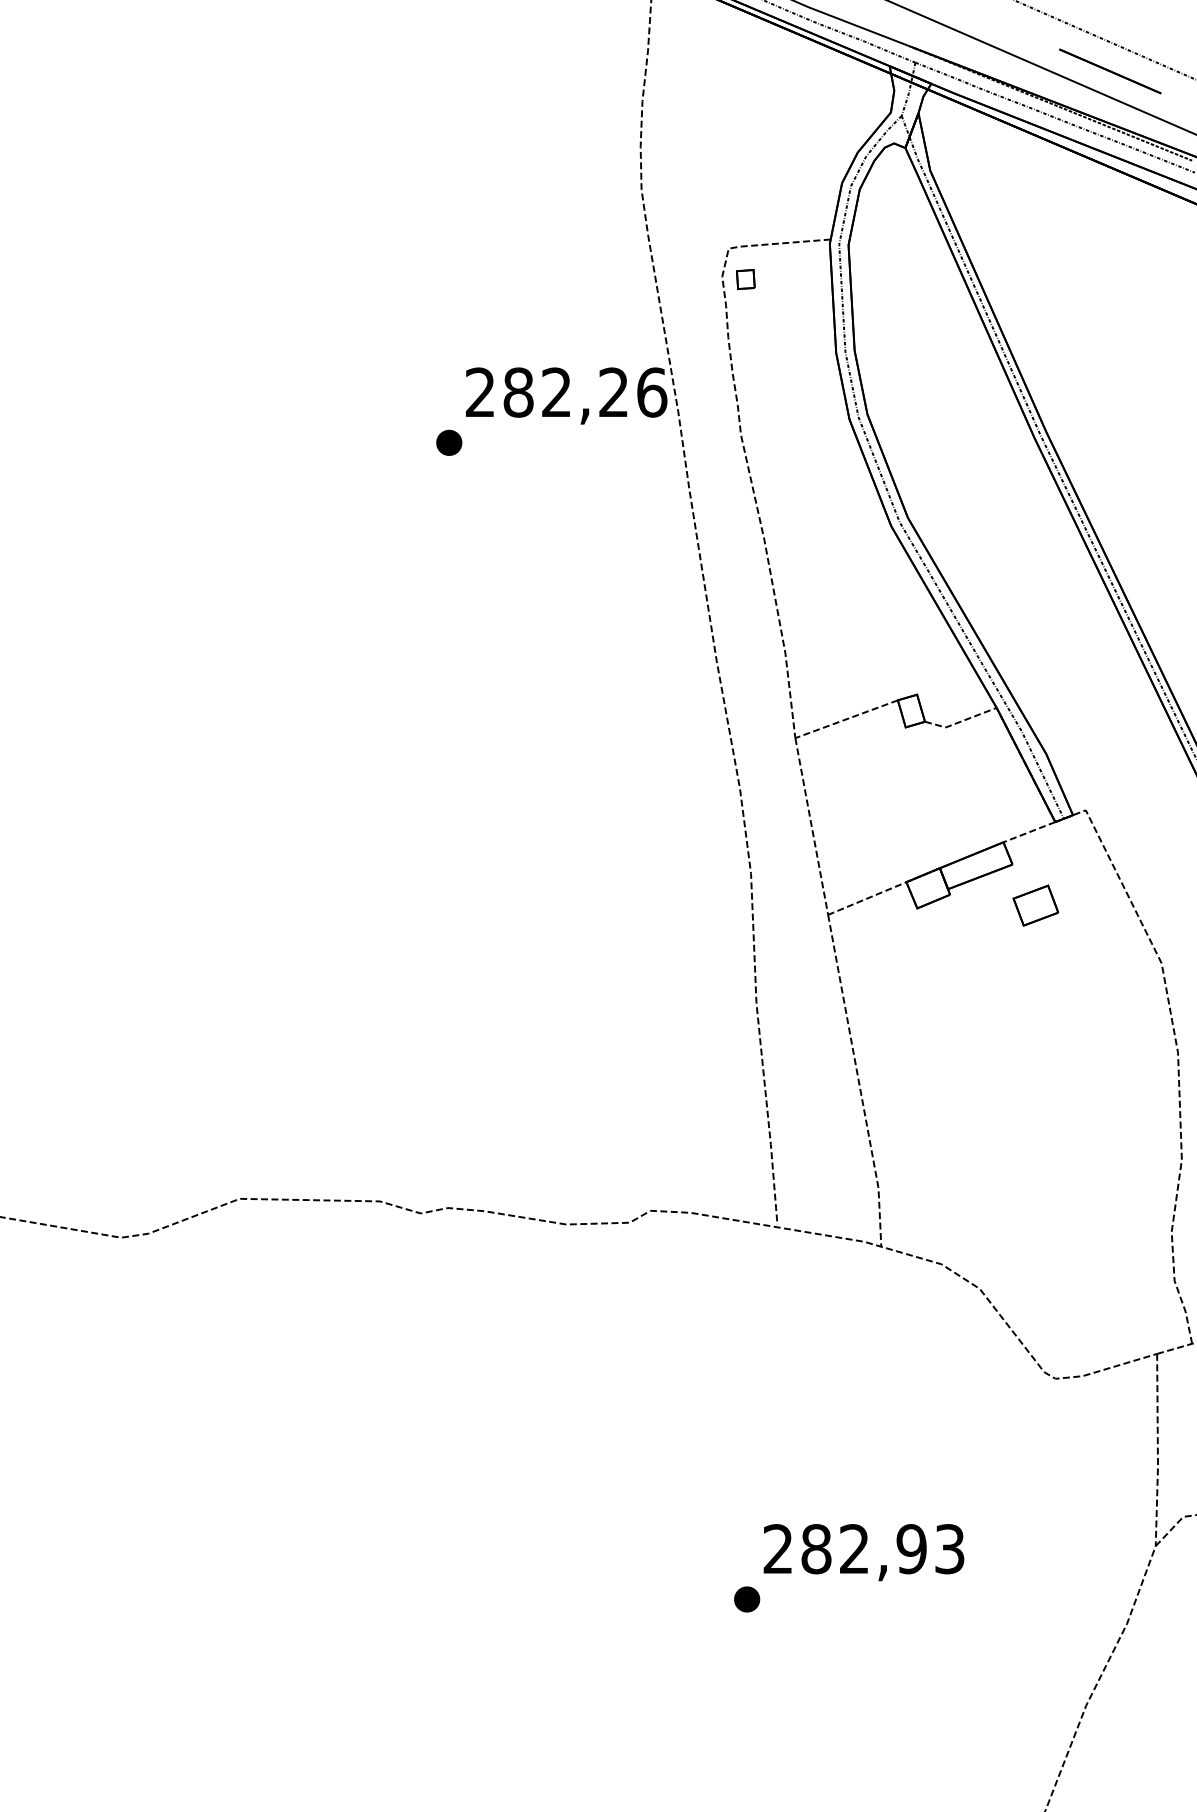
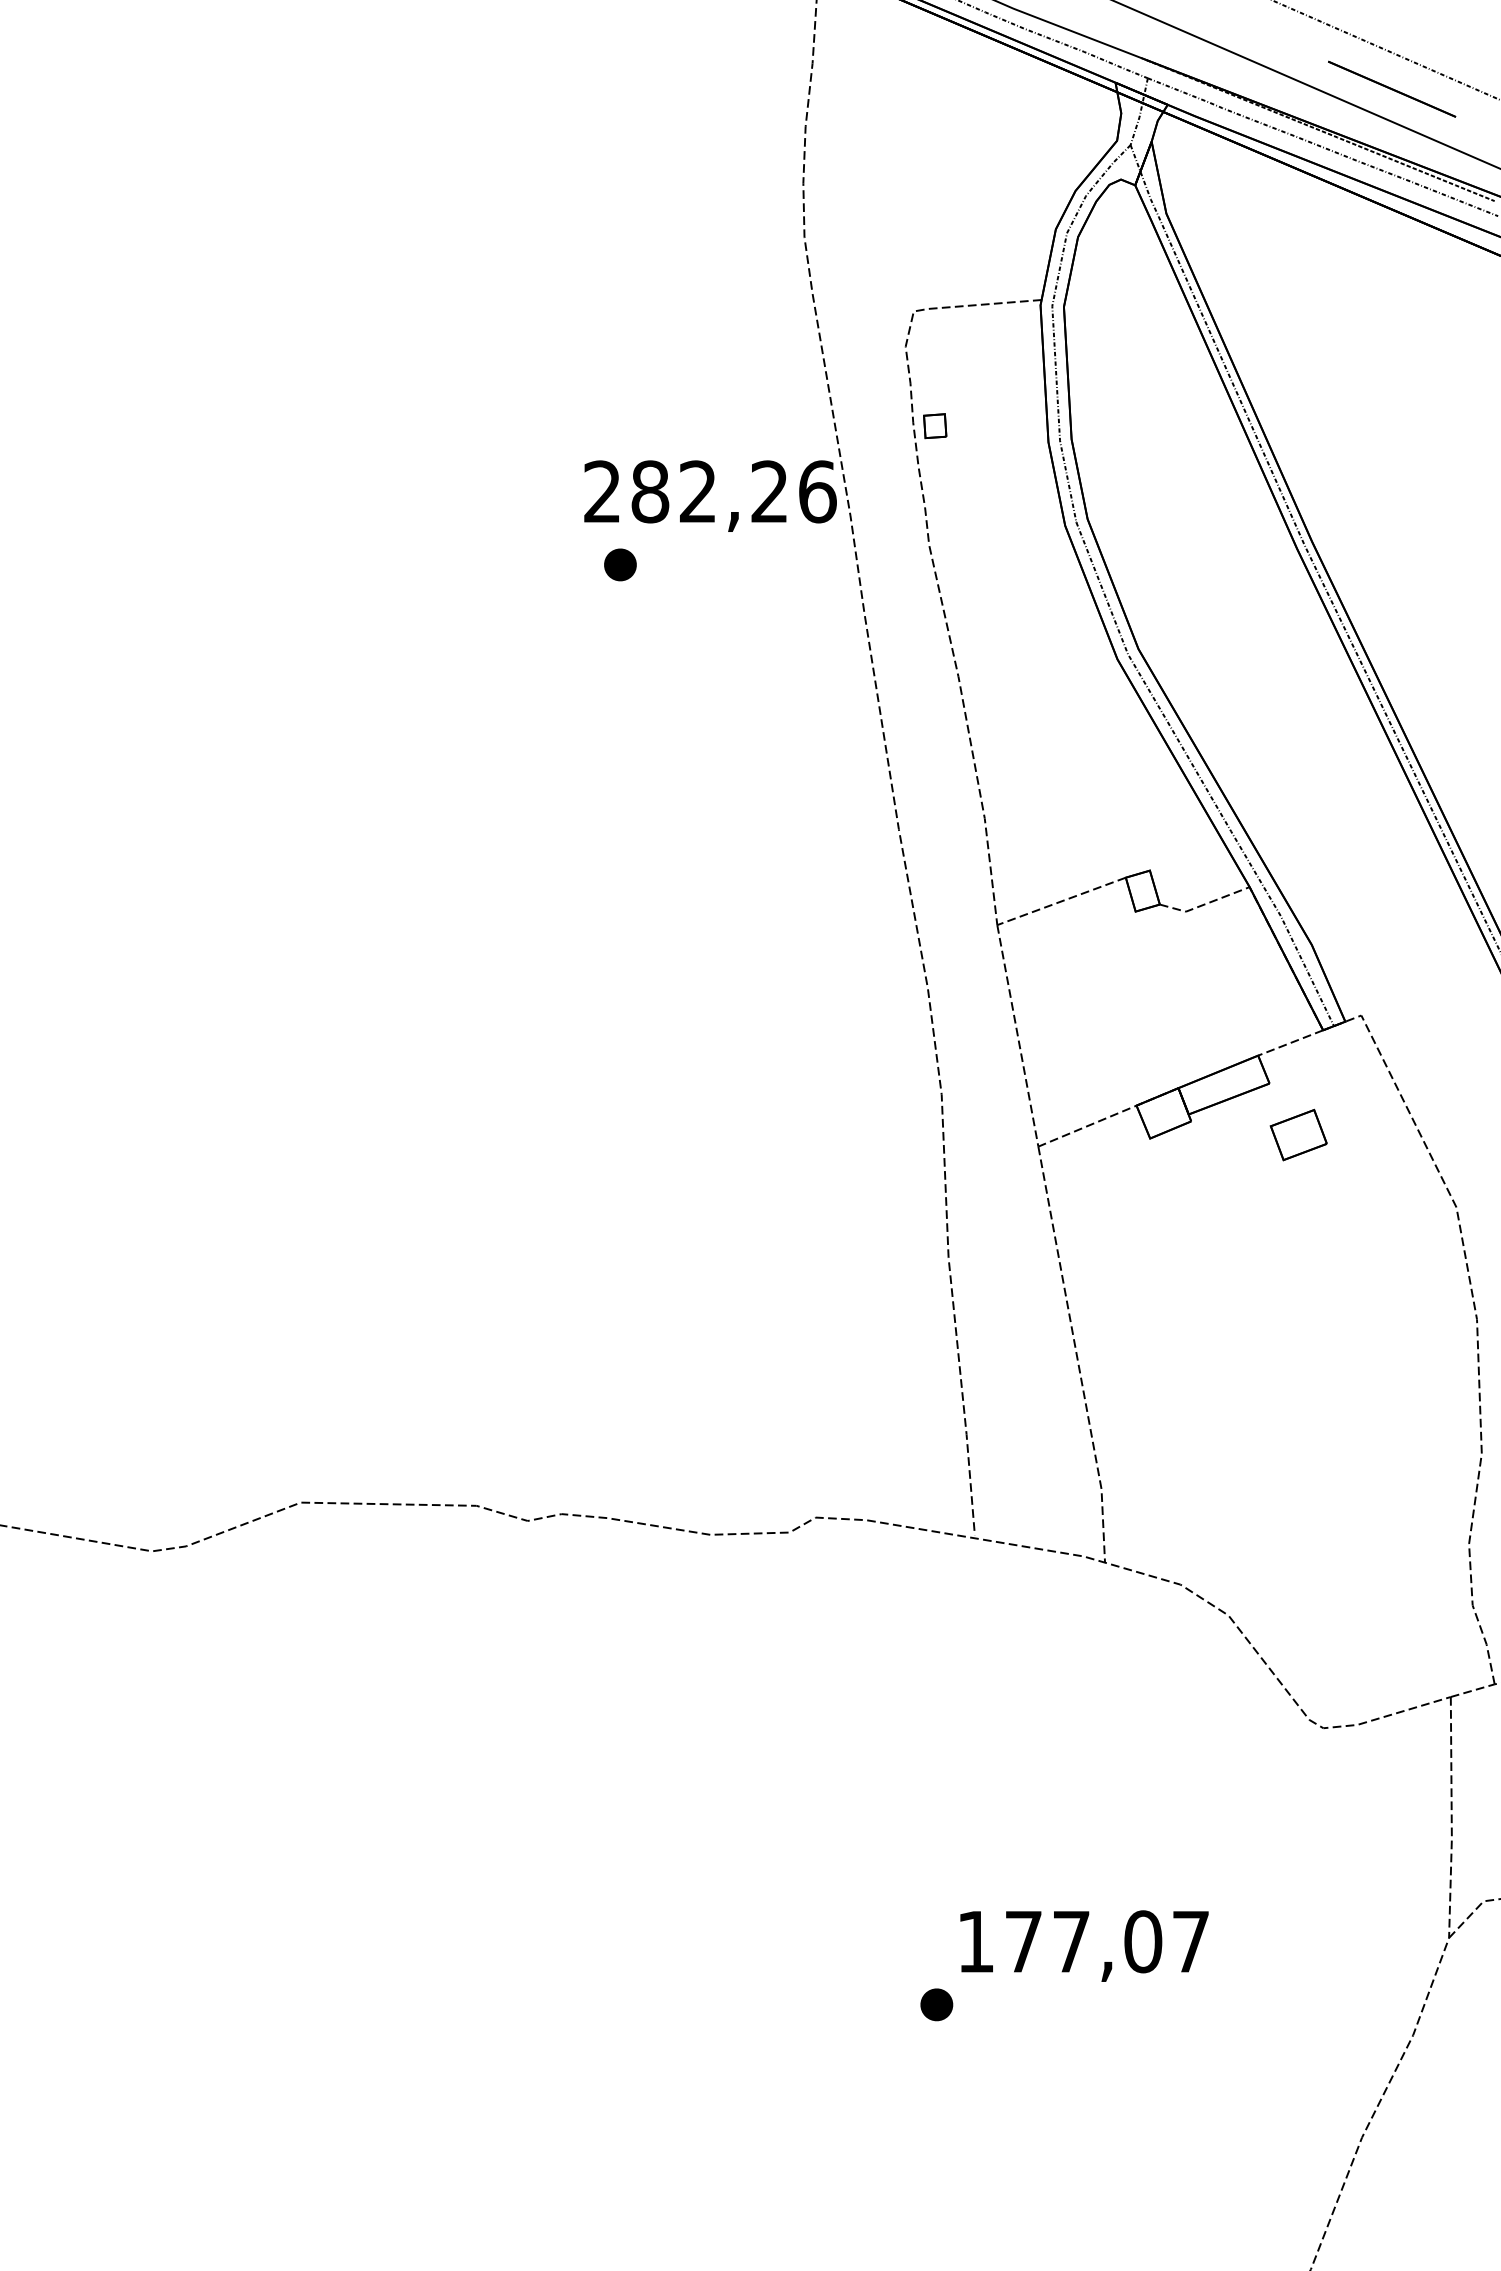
part: (746, 279) -> (935, 426), moved
part: (449, 442) -> (620, 564), moved
text: (863, 1548) -> (1082, 1941), 282,93 -> 177,07

